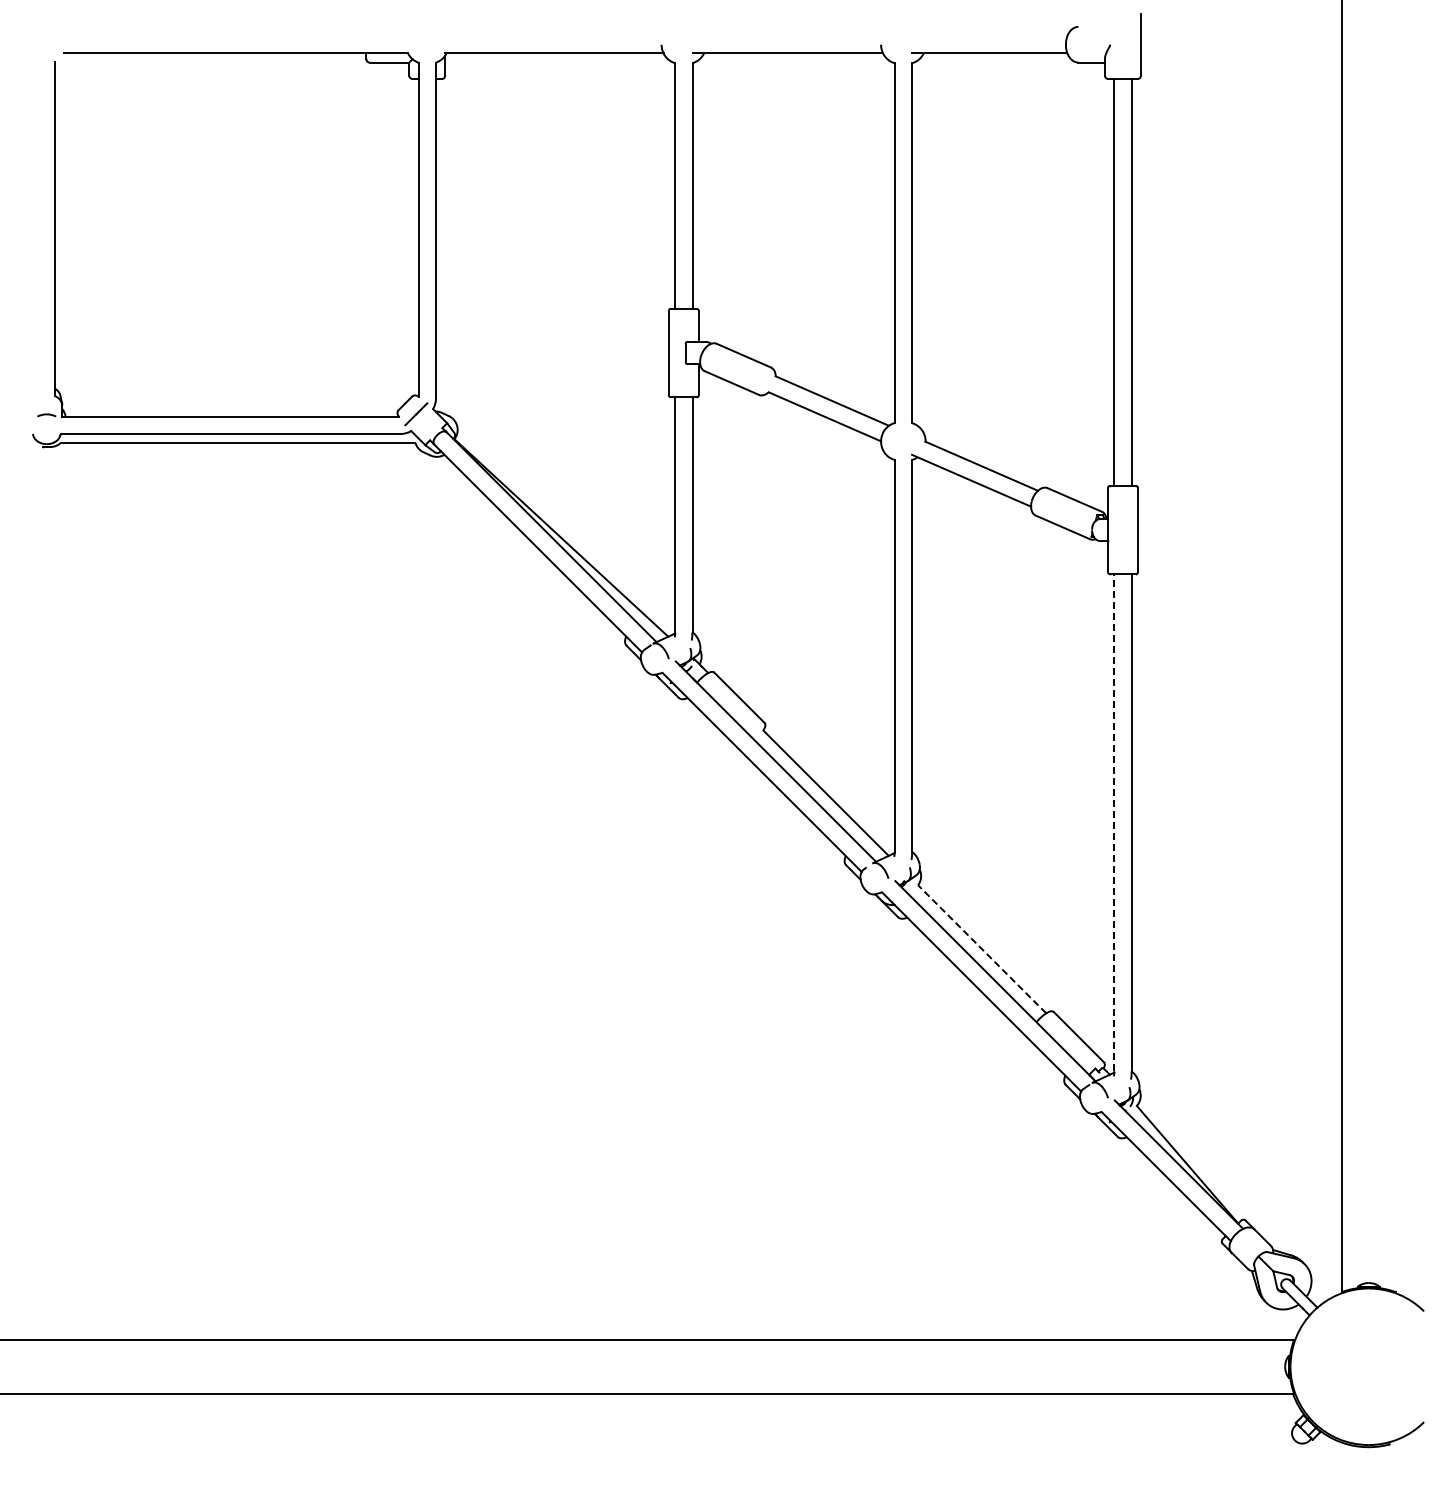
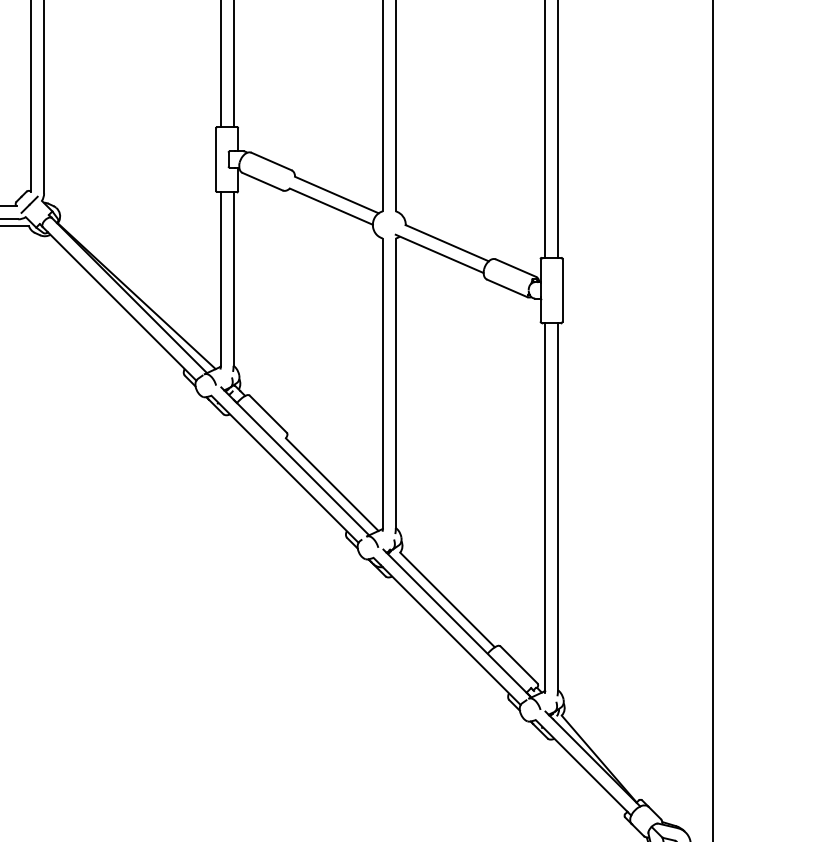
line: (1114, 822) -> (545, 506), dashed -> solid
line: (982, 949) -> (447, 600), dashed -> solid

